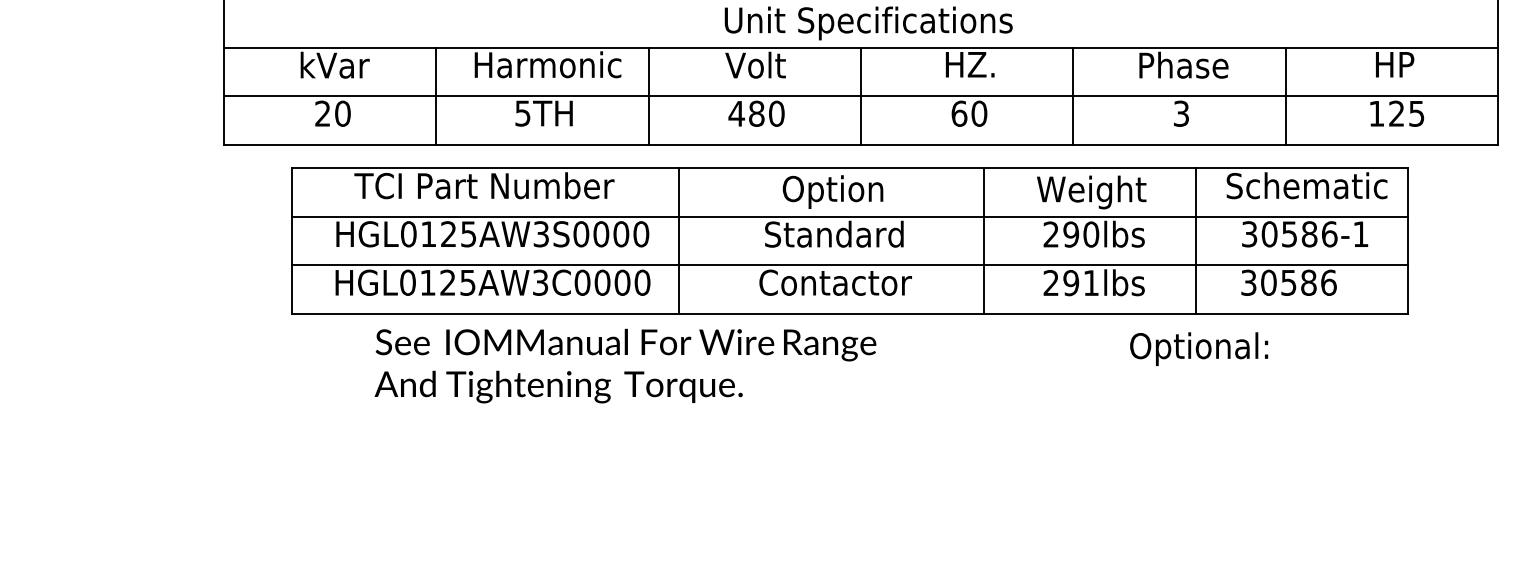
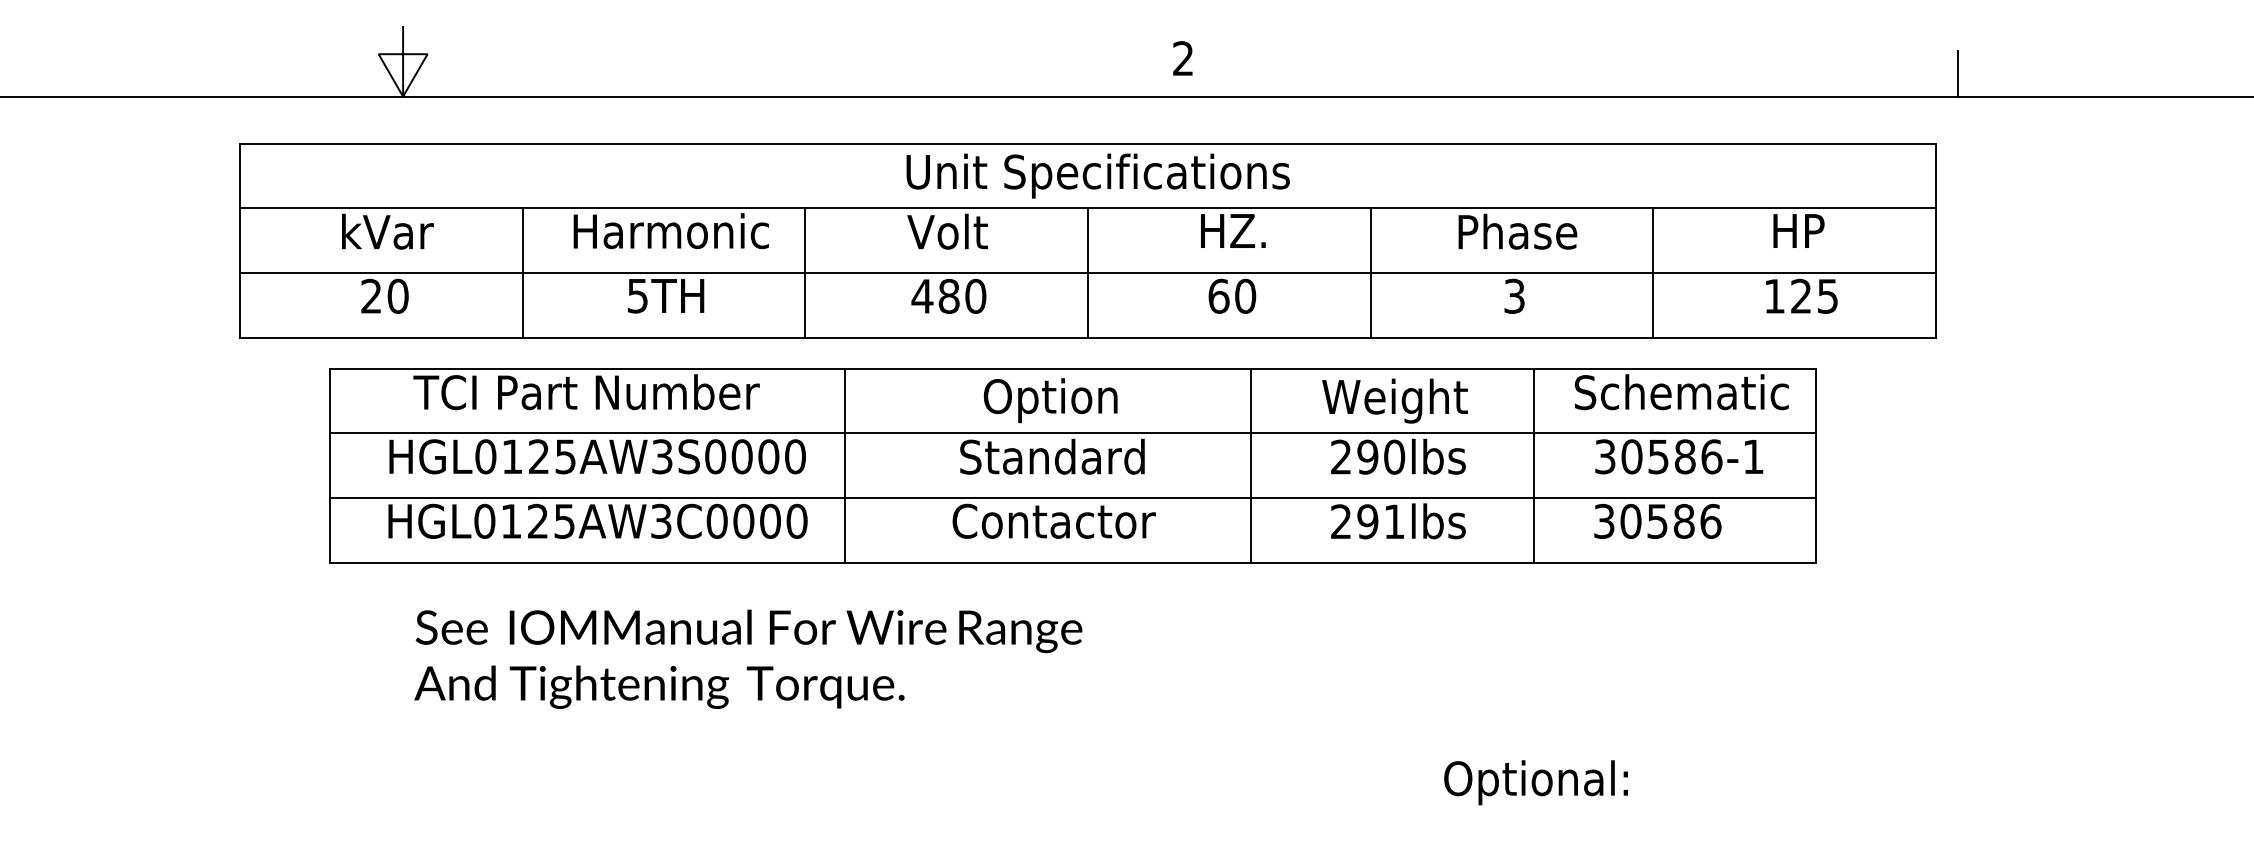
text: (1198, 348) -> (1535, 782), moved
text: (625, 365) -> (748, 658), moved

